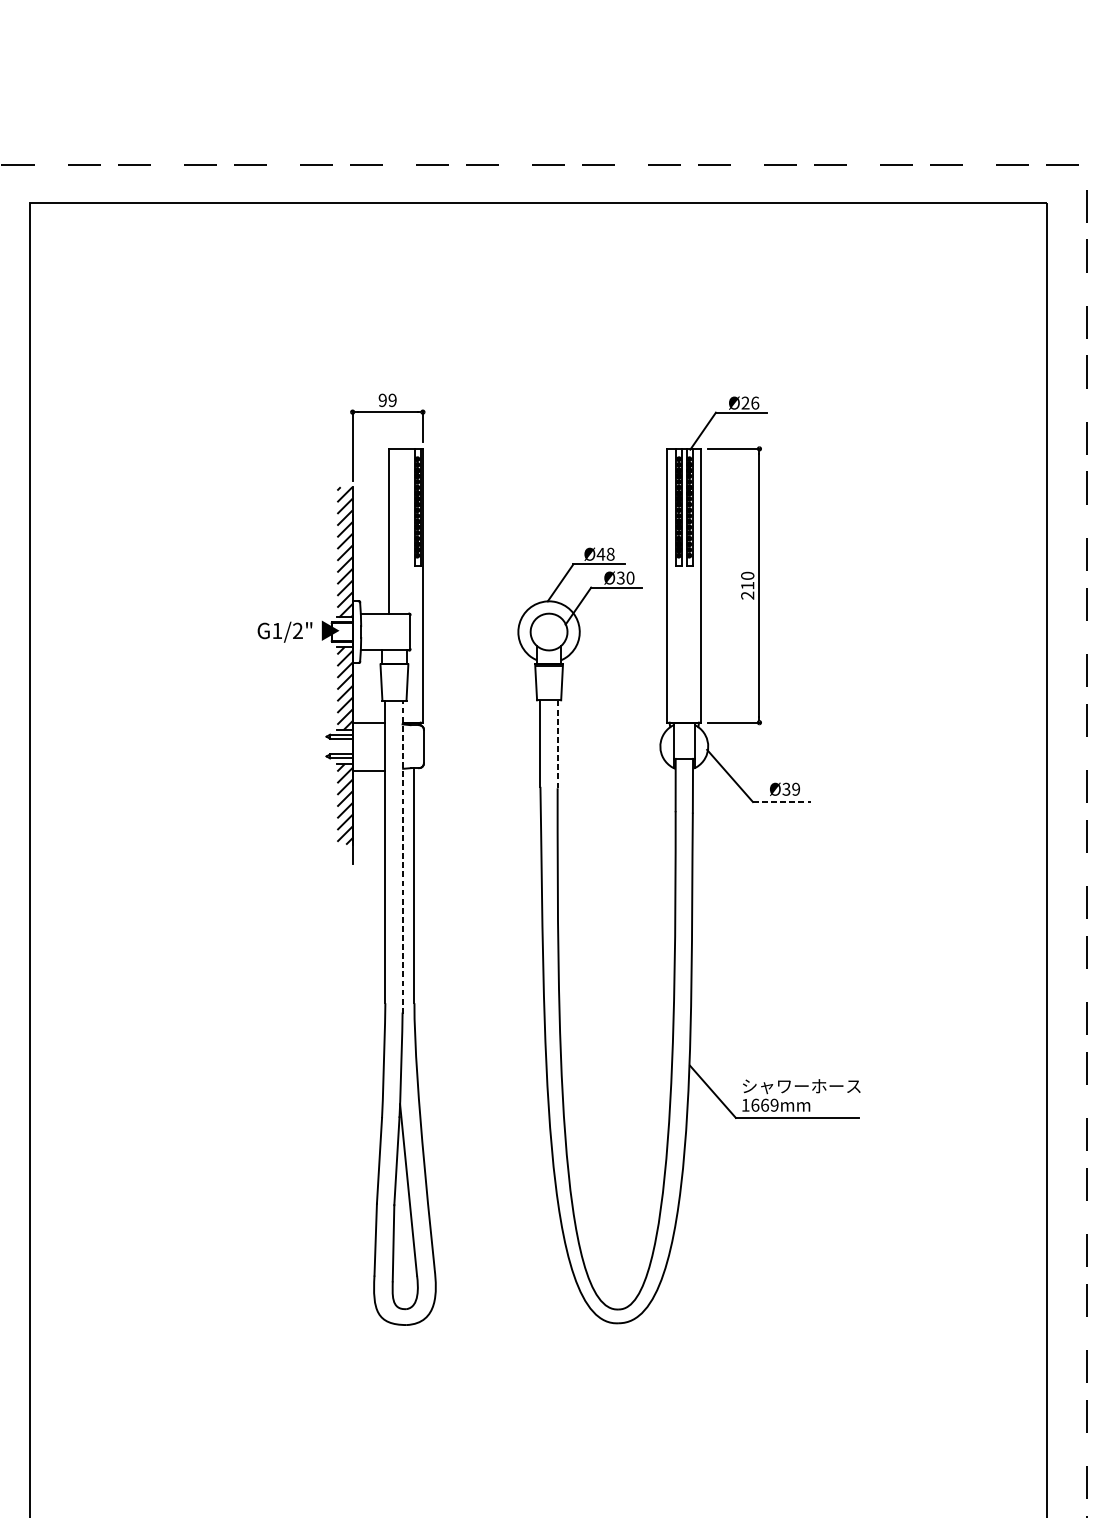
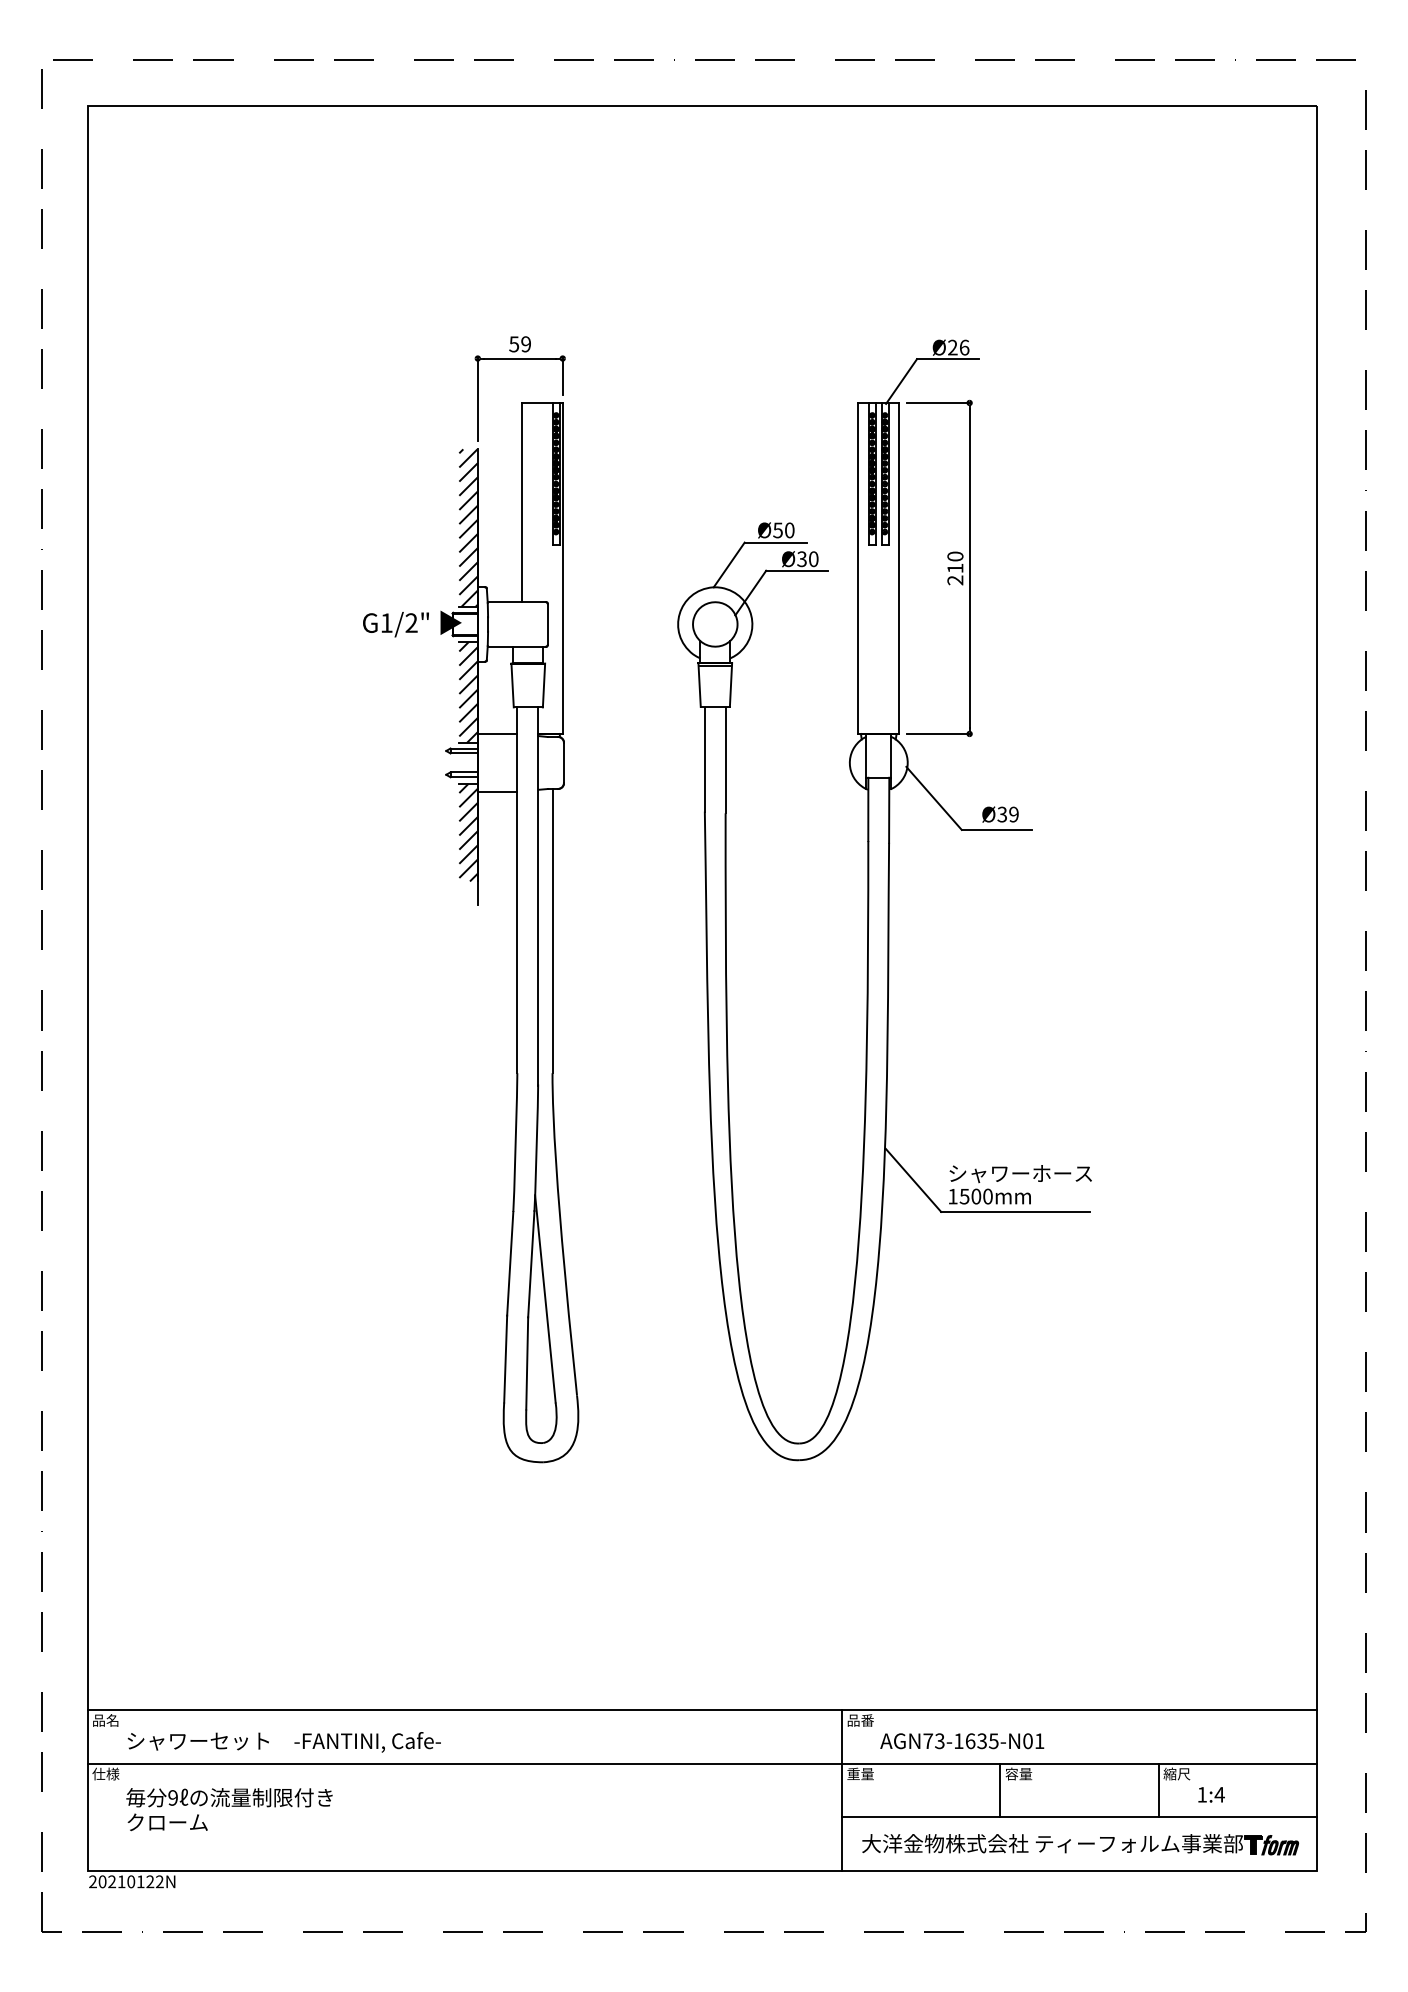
text: (383, 400) -> (514, 344), 99 -> 59
text: (605, 554) -> (783, 530), Ø48 -> Ø50
line: (557, 744) -> (725, 760), dashed -> solid
line: (781, 801) -> (996, 829), dashed -> solid
line: (402, 857) -> (538, 896), dashed -> solid
text: (764, 1105) -> (975, 1196), 1669mm -> 1500mm

